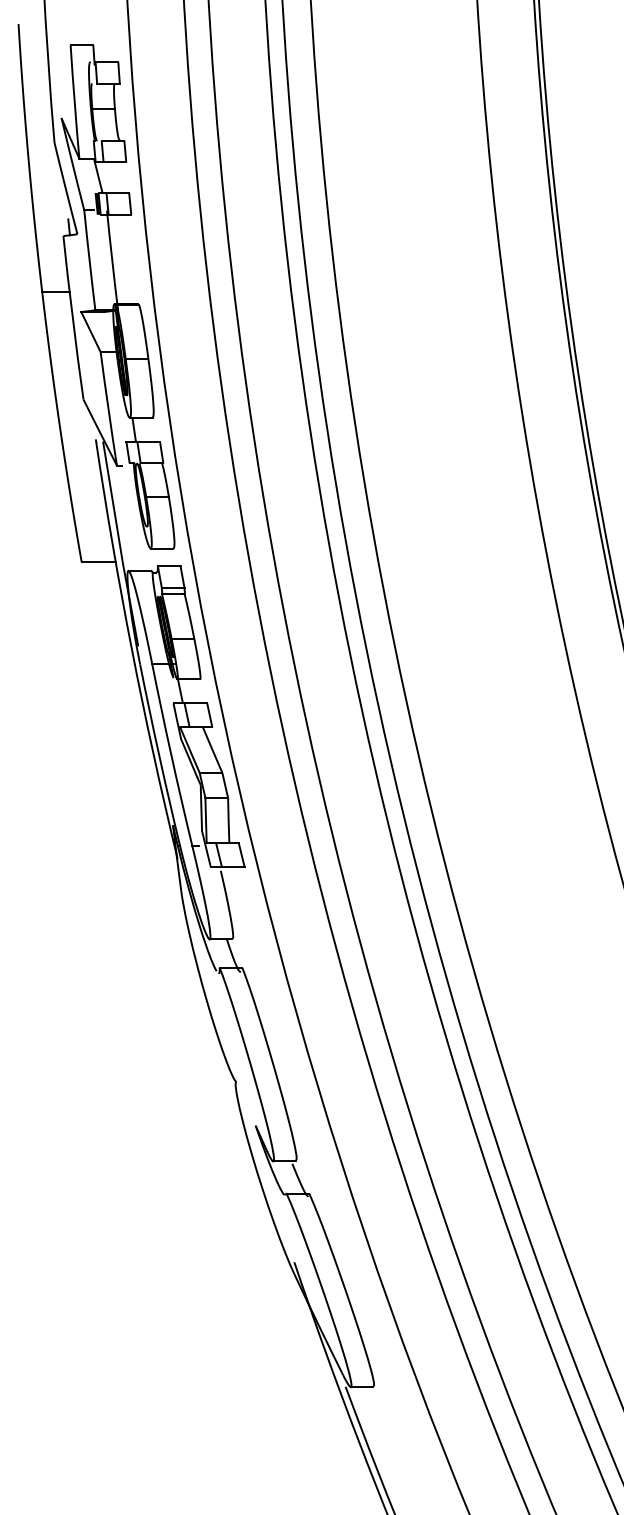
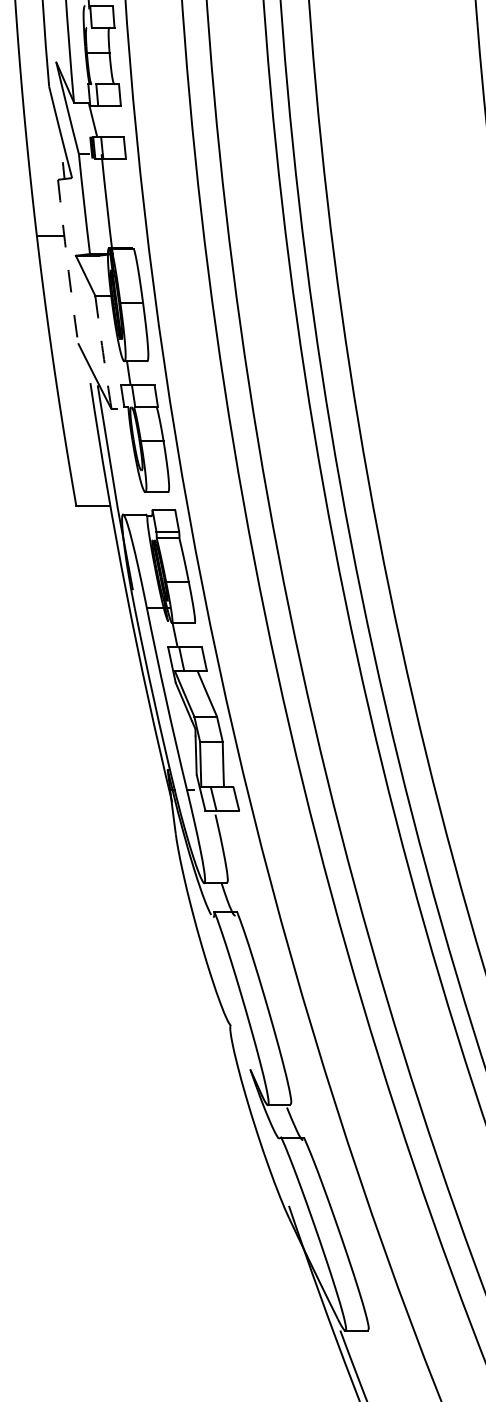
arc: (72, 317) -> (67, 261), solid -> dashed
arc: (108, 408) -> (103, 352), solid -> dashed

